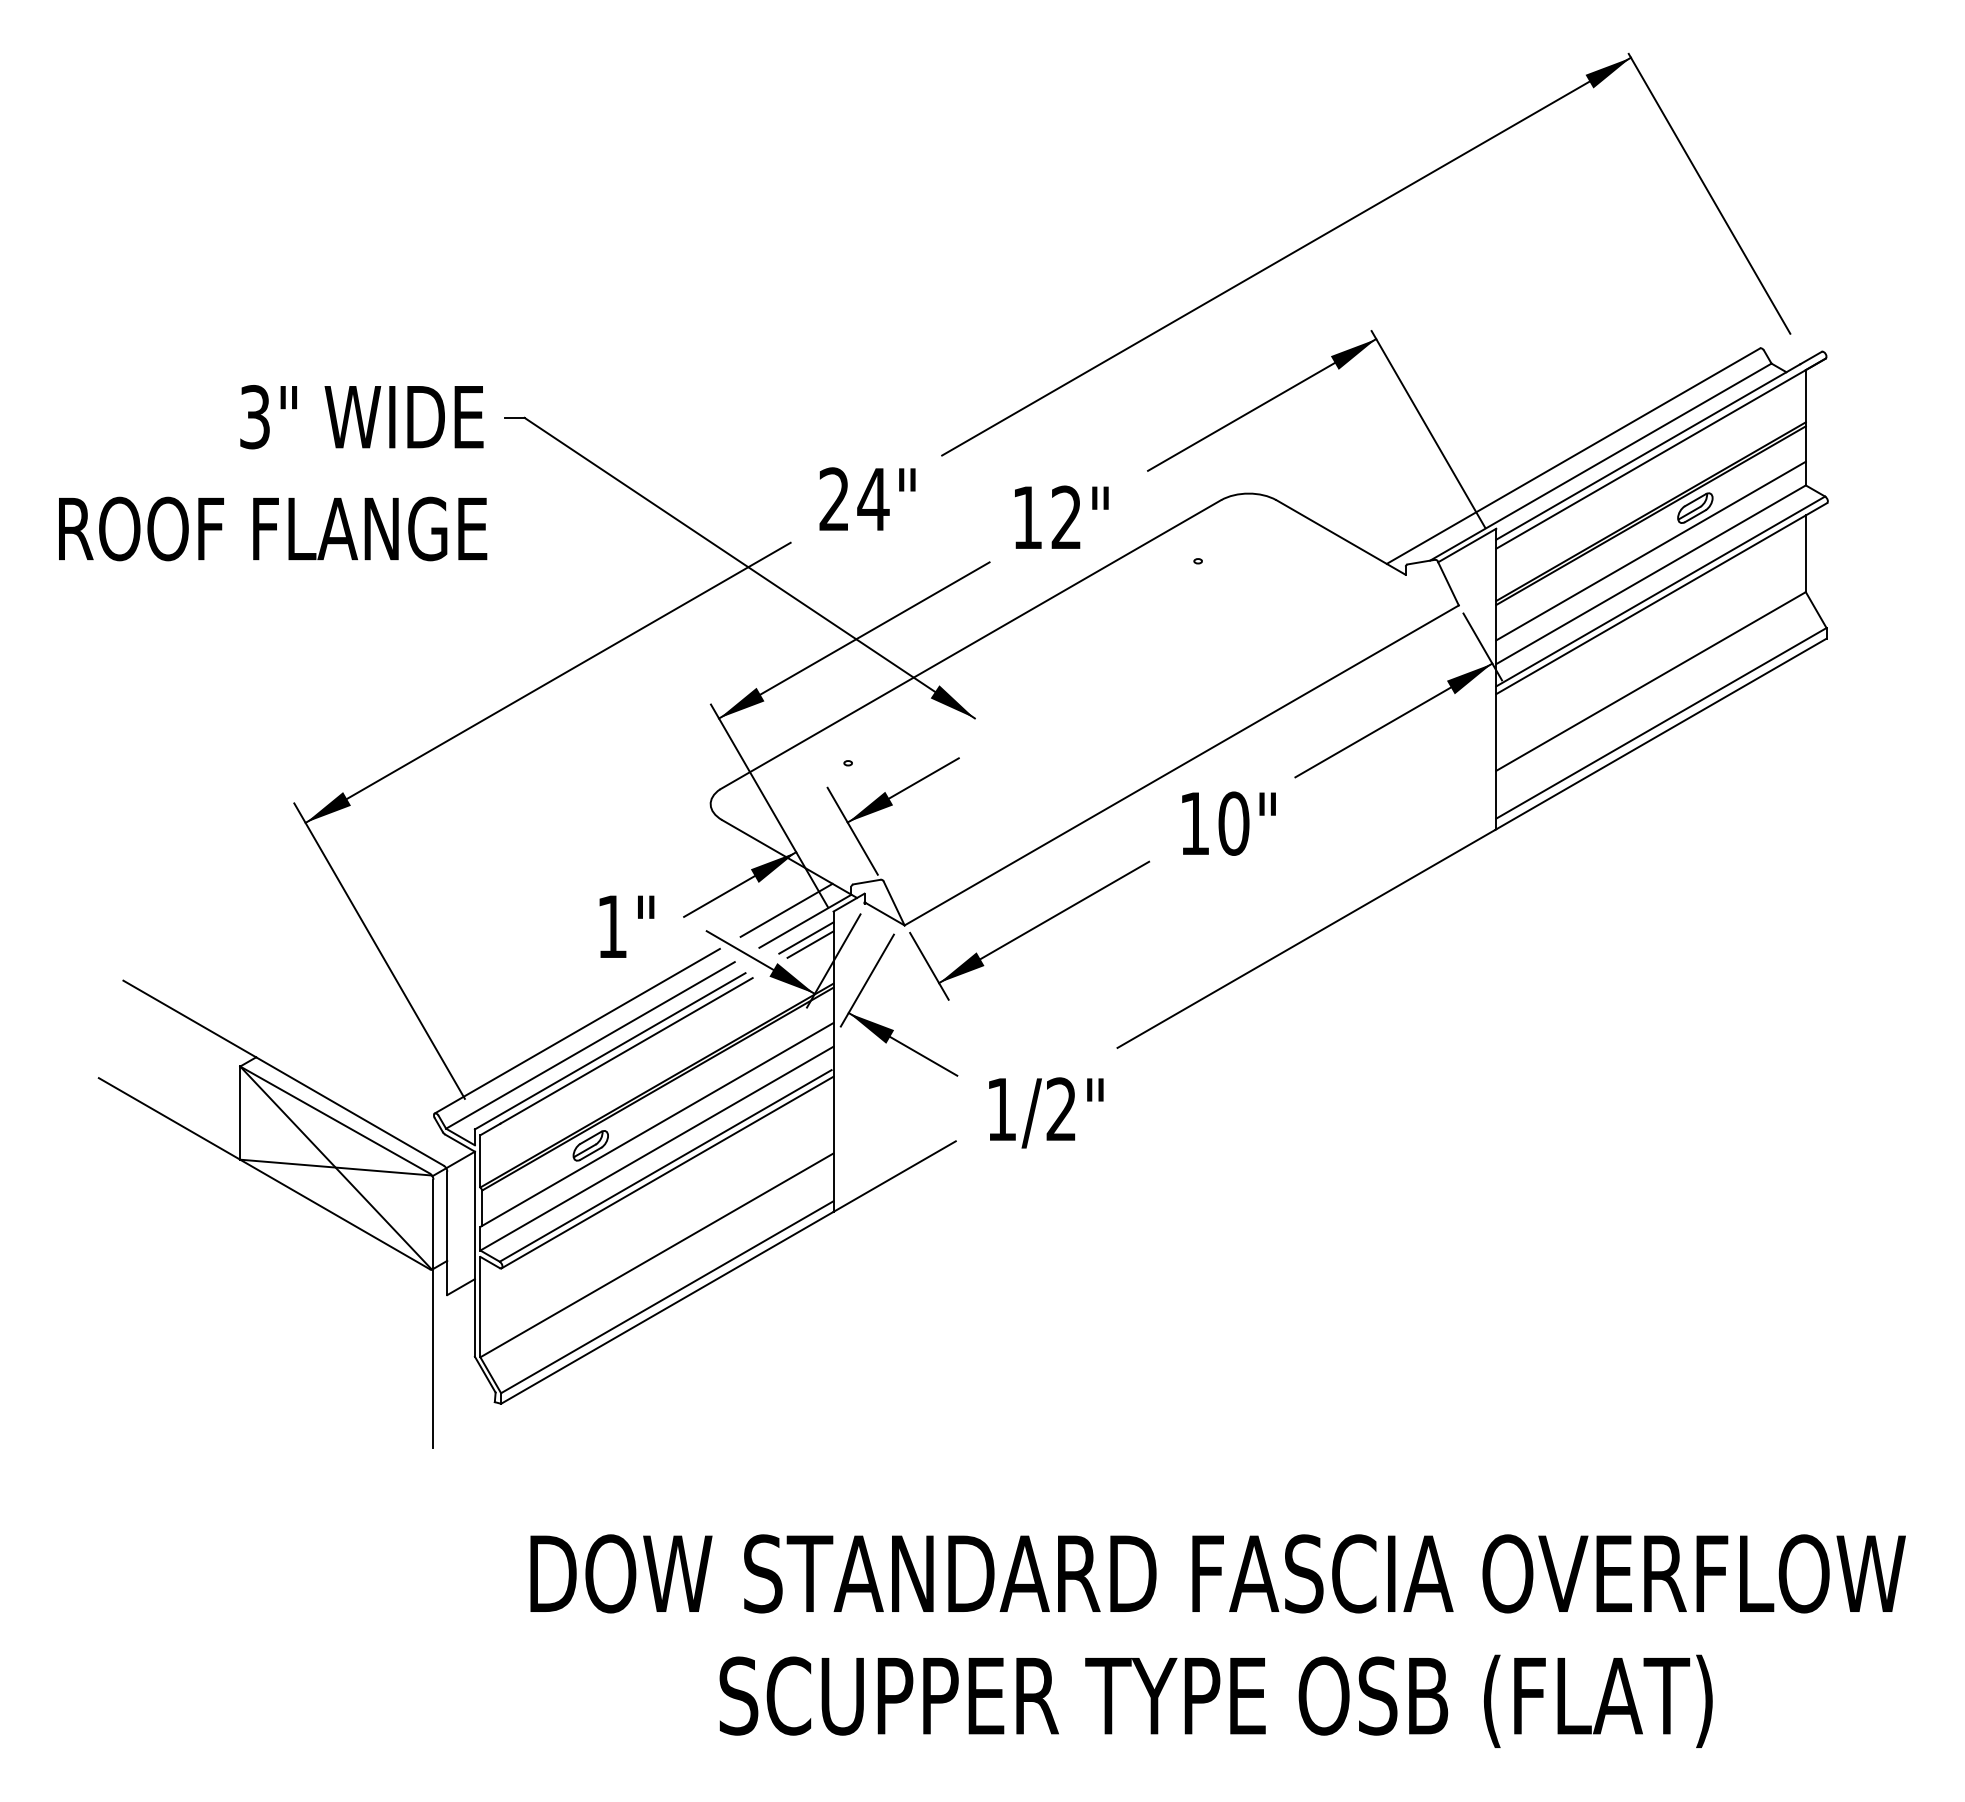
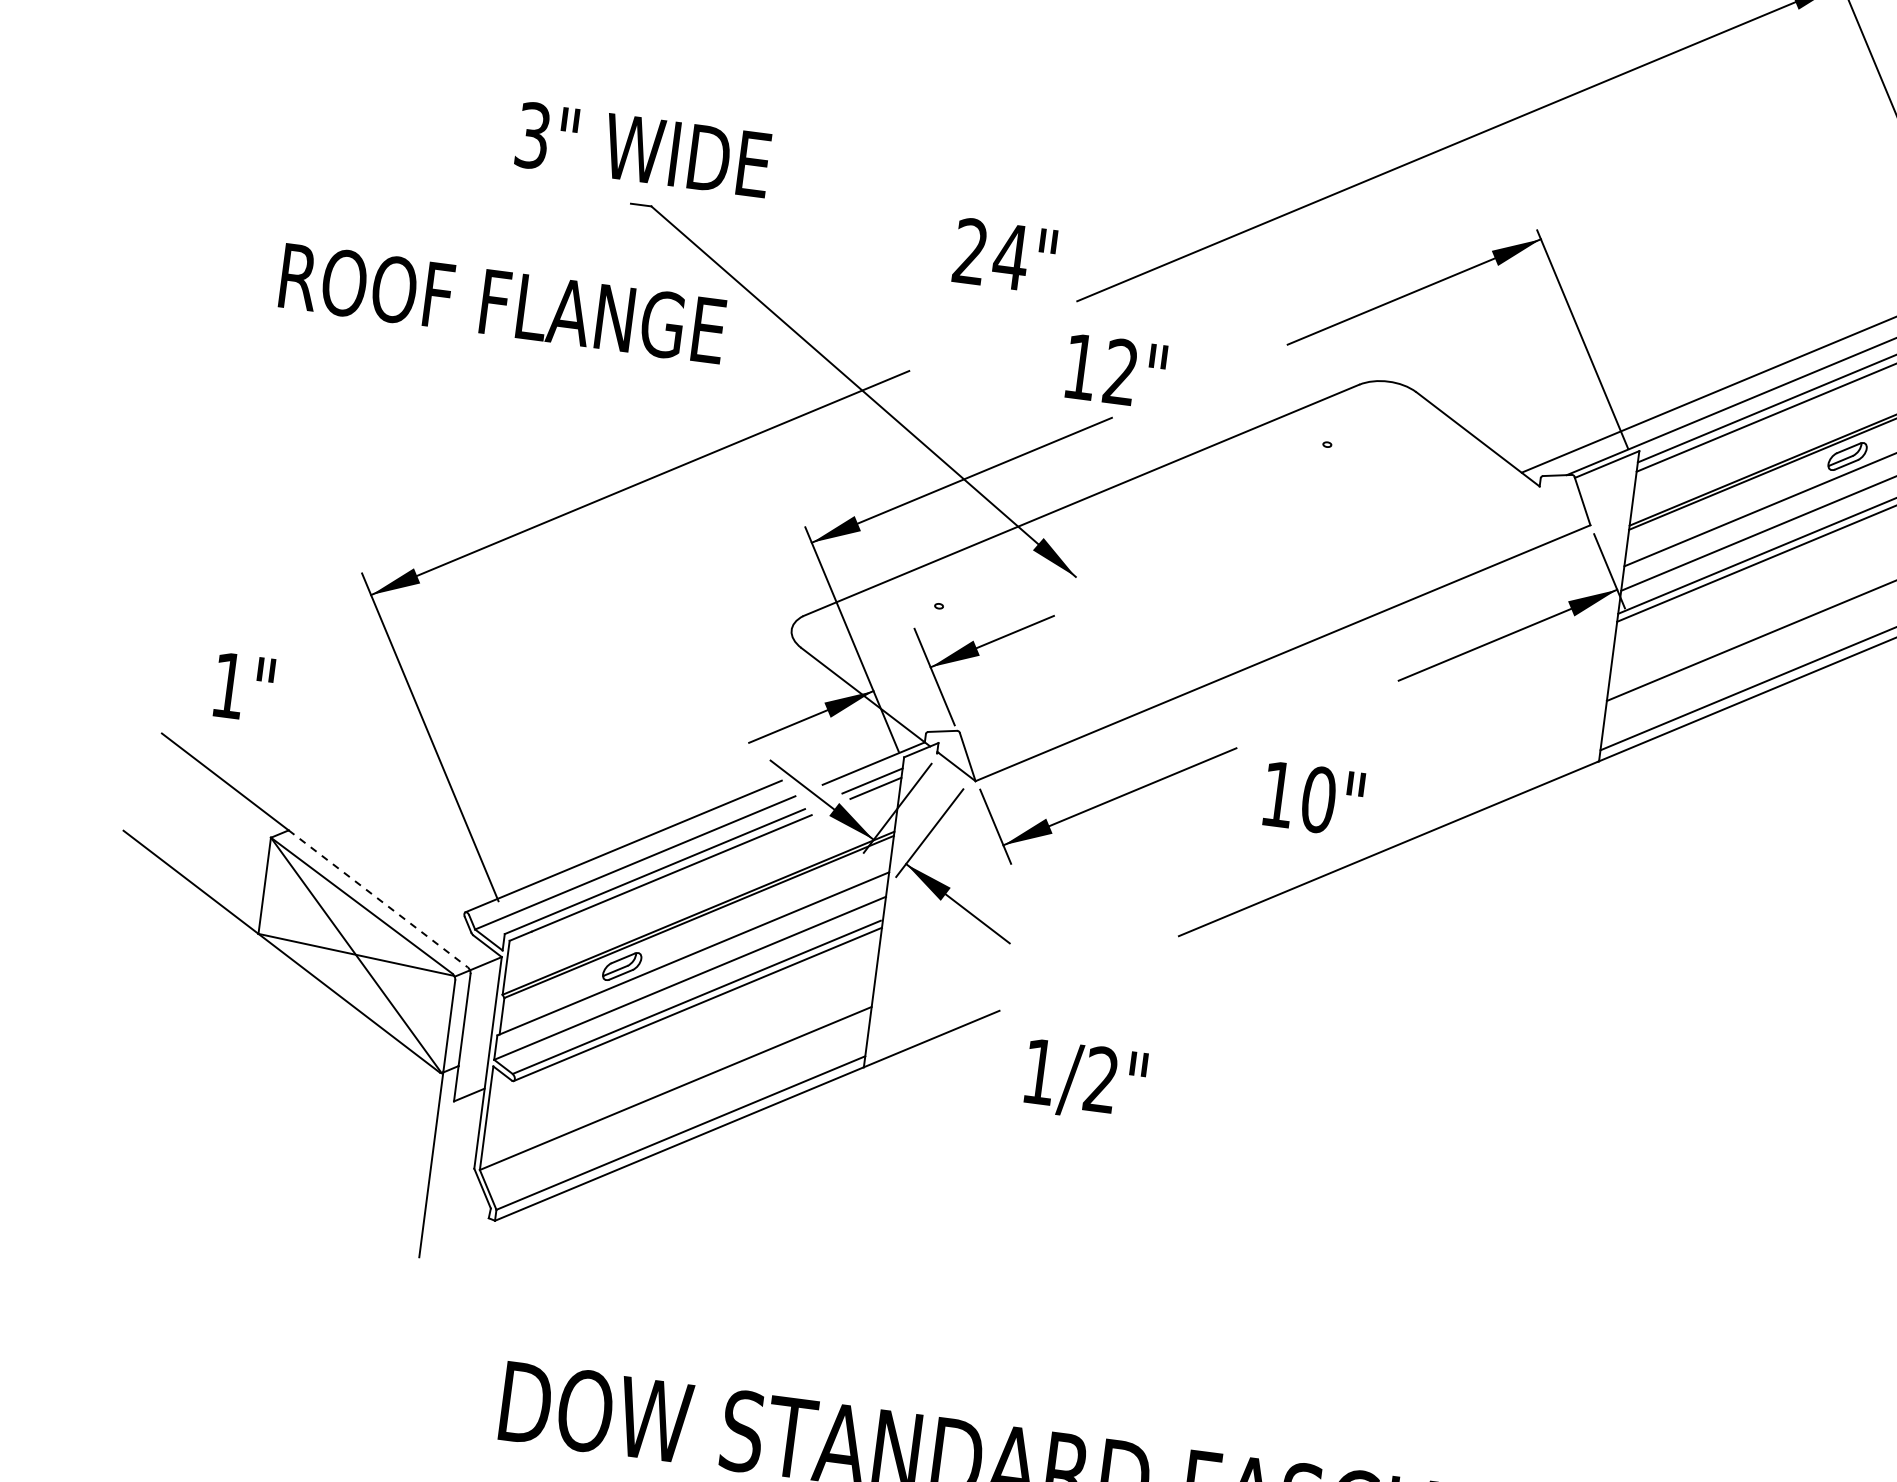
text: (361, 417) -> (642, 150), moved
text: (867, 498) -> (1004, 255), moved
text: (1061, 516) -> (1115, 370), moved
text: (273, 528) -> (503, 303), moved
text: (1228, 823) -> (1313, 798), moved
line: (786, 909) -> (855, 748), removed
text: (626, 926) -> (243, 687), moved
line: (350, 1111) -> (378, 898), solid -> dashed
text: (1046, 1112) -> (1085, 1080), moved

